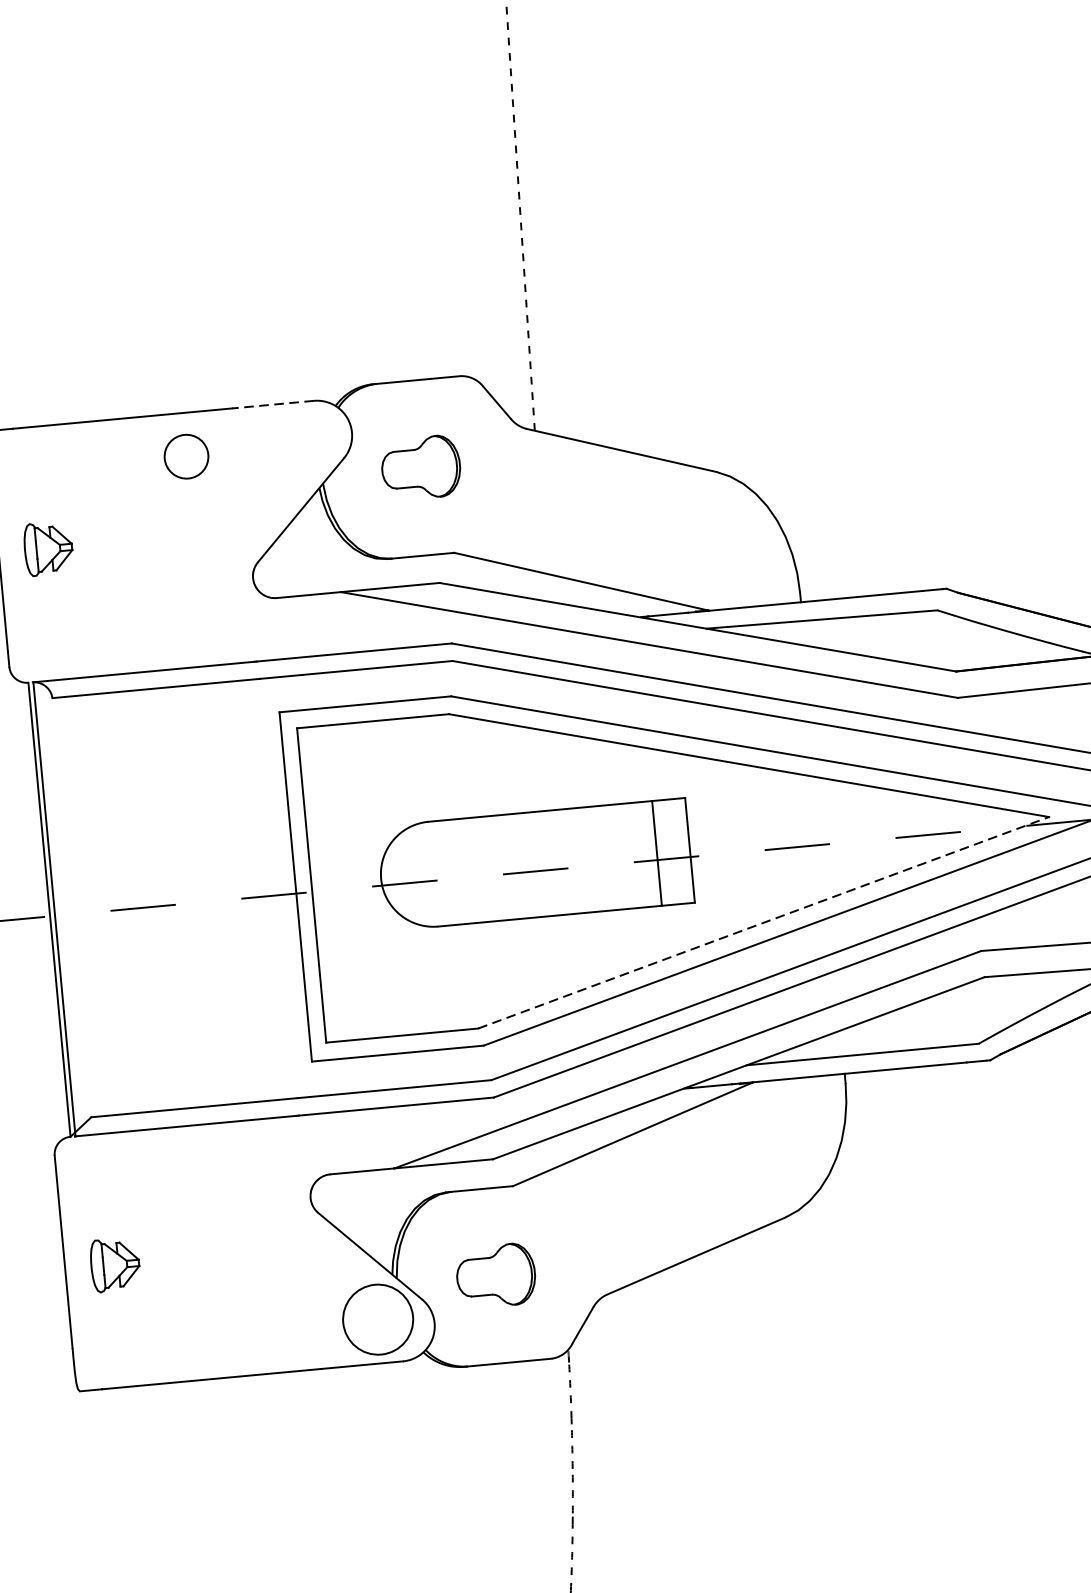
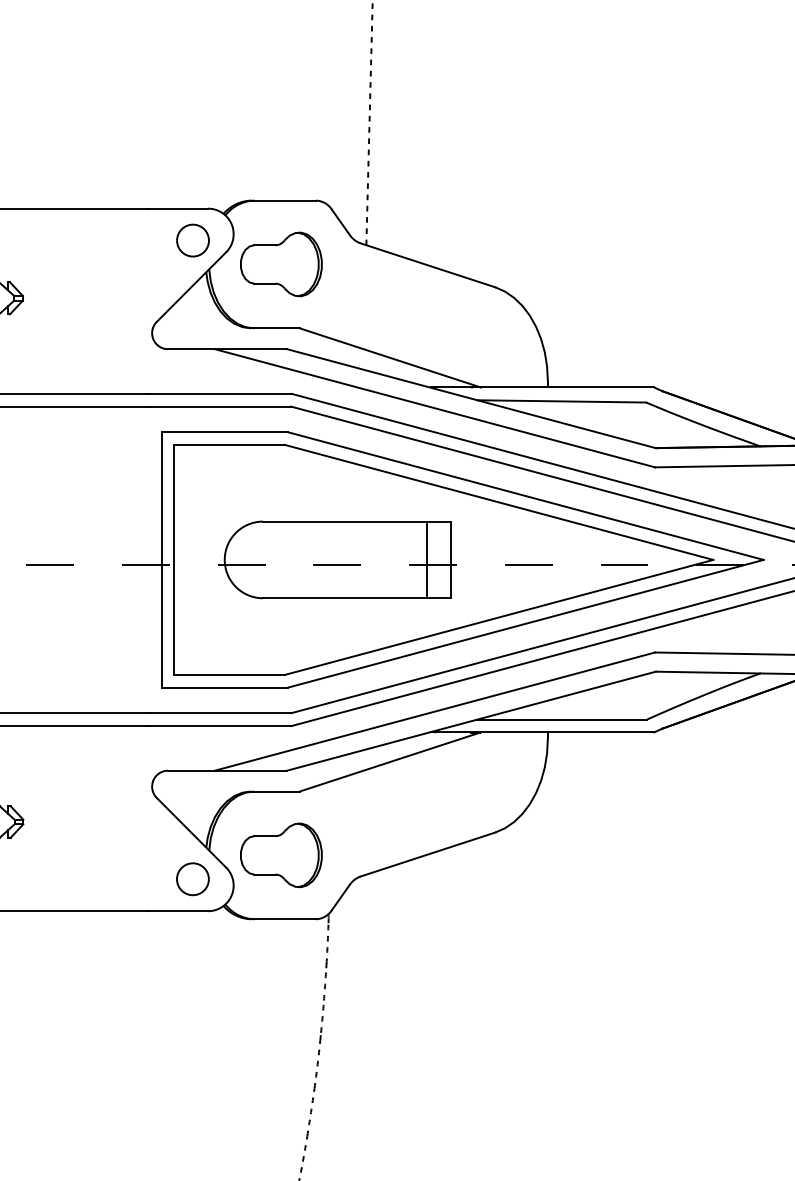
line: (273, 404) -> (178, 208), dashed -> solid
circle: (185, 456) -> (192, 240), moved
part: (421, 467) -> (281, 264), size x1.43
line: (764, 922) -> (499, 617), dashed -> solid
part: (496, 1275) -> (281, 855), size x1.43
circle: (377, 1320) -> (192, 879), size x0.62

